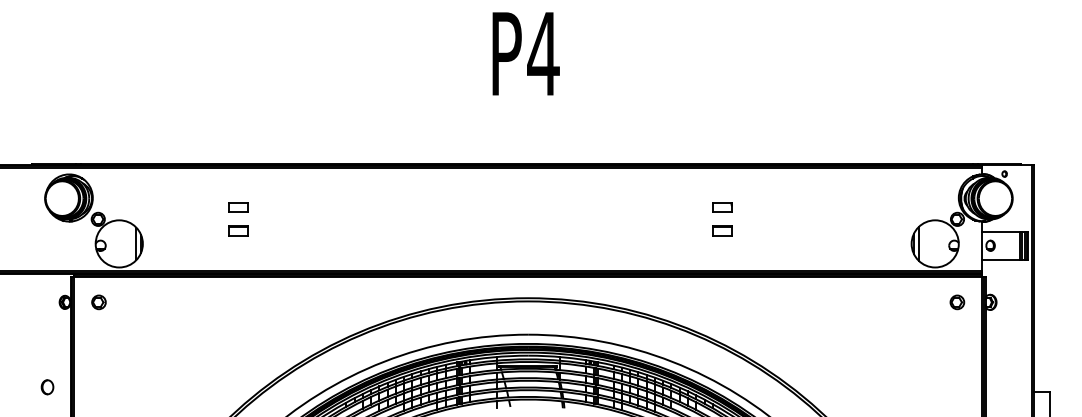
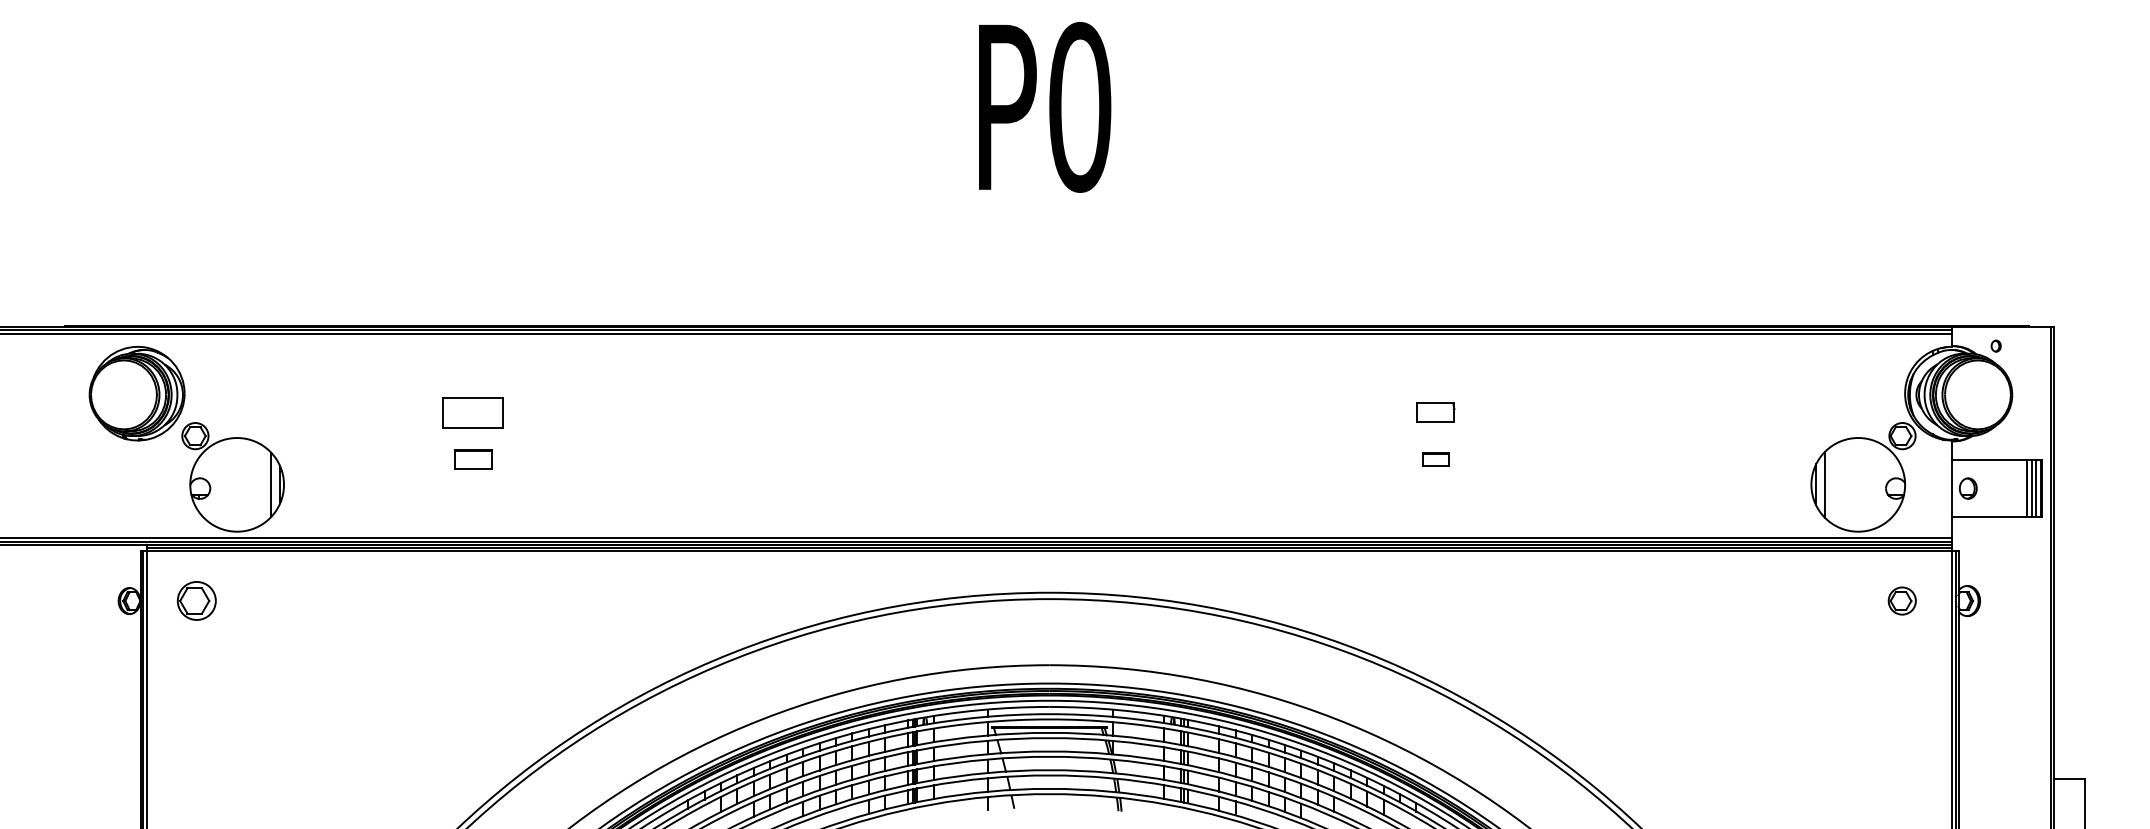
text: (543, 53) -> (1079, 106), P4 -> P0
part: (238, 207) -> (473, 412), size x1.6
part: (722, 230) -> (1435, 458), size x0.7
part: (98, 302) -> (195, 601), size x1.4
part: (47, 387) -> (94, 770), removed

